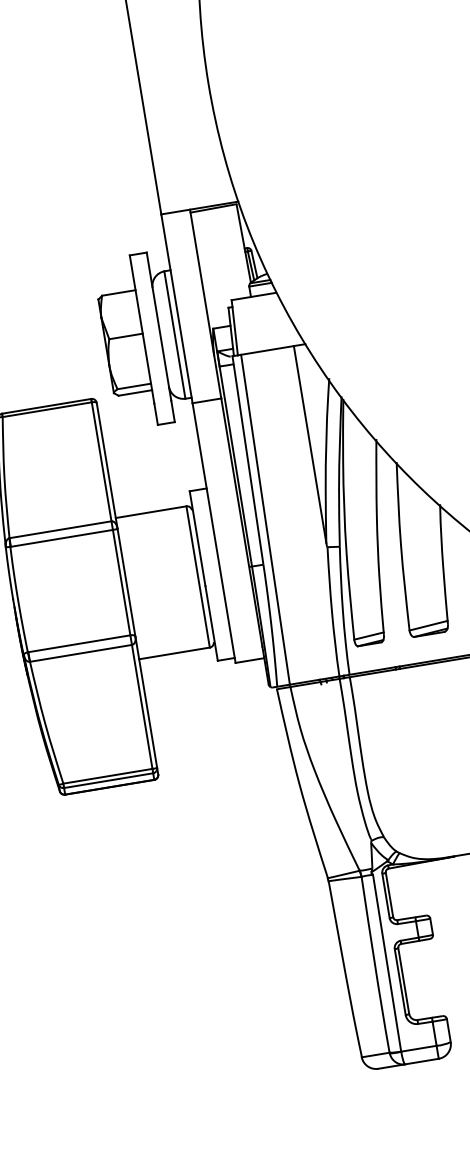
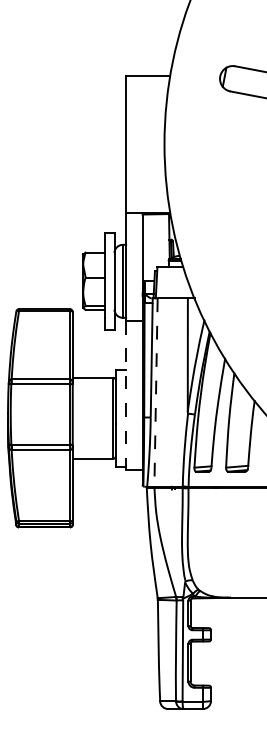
line: (266, 521) -> (156, 393), solid -> dashed
line: (214, 533) -> (126, 395), solid -> dashed

